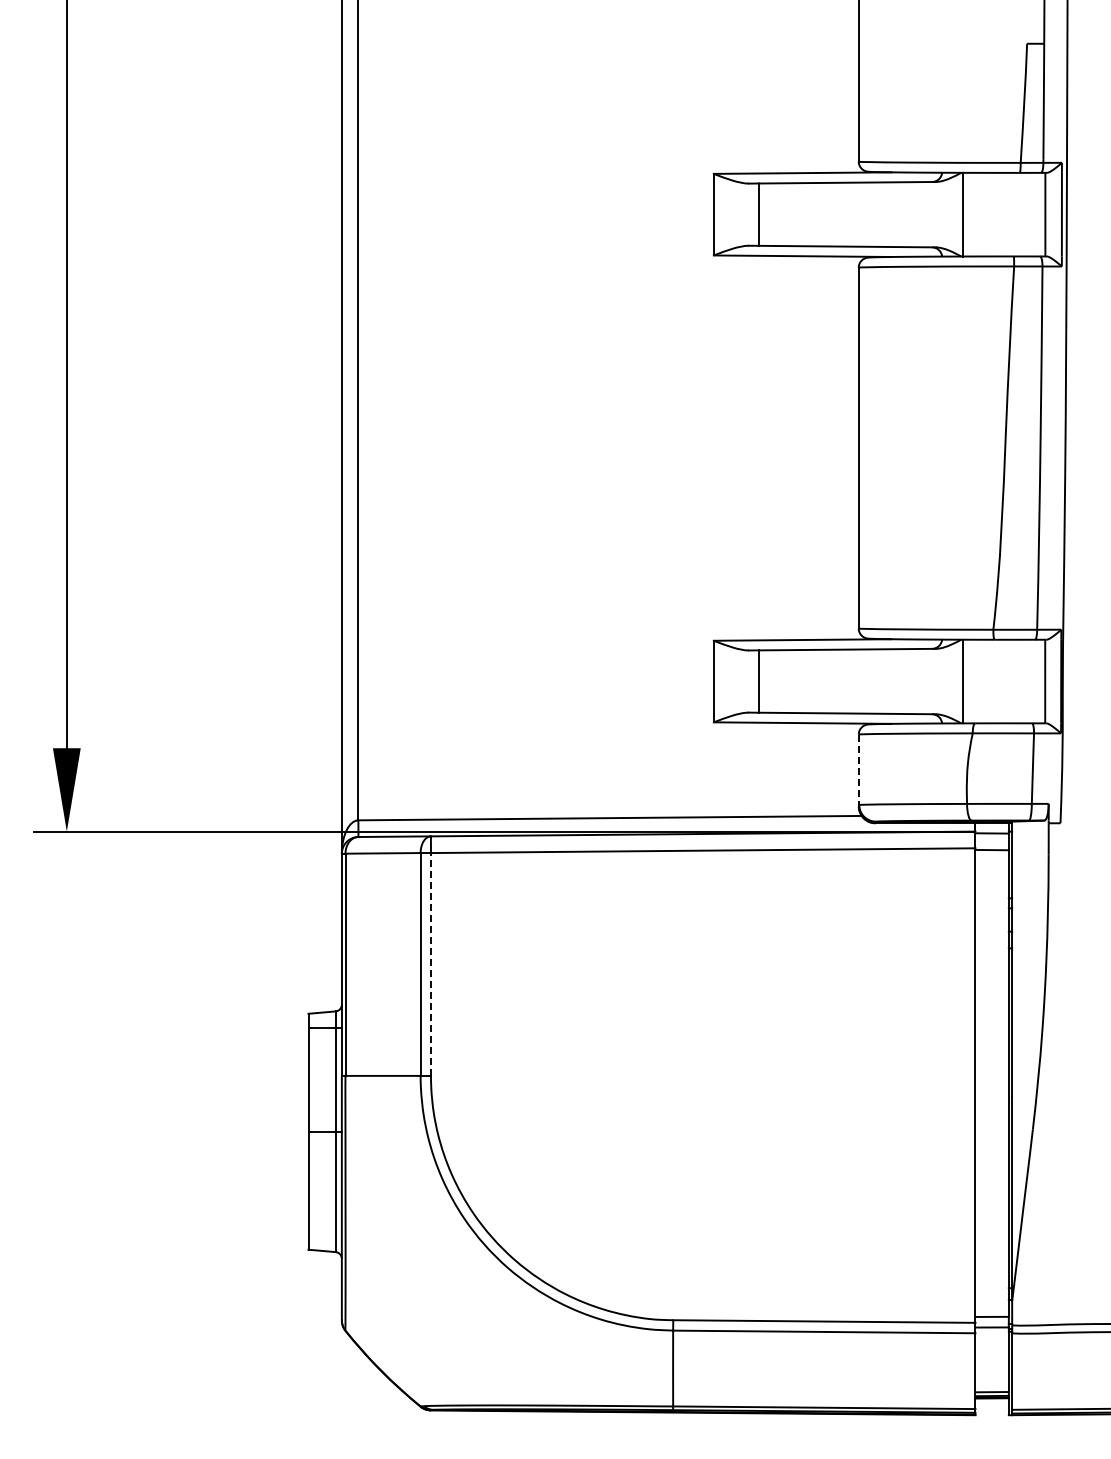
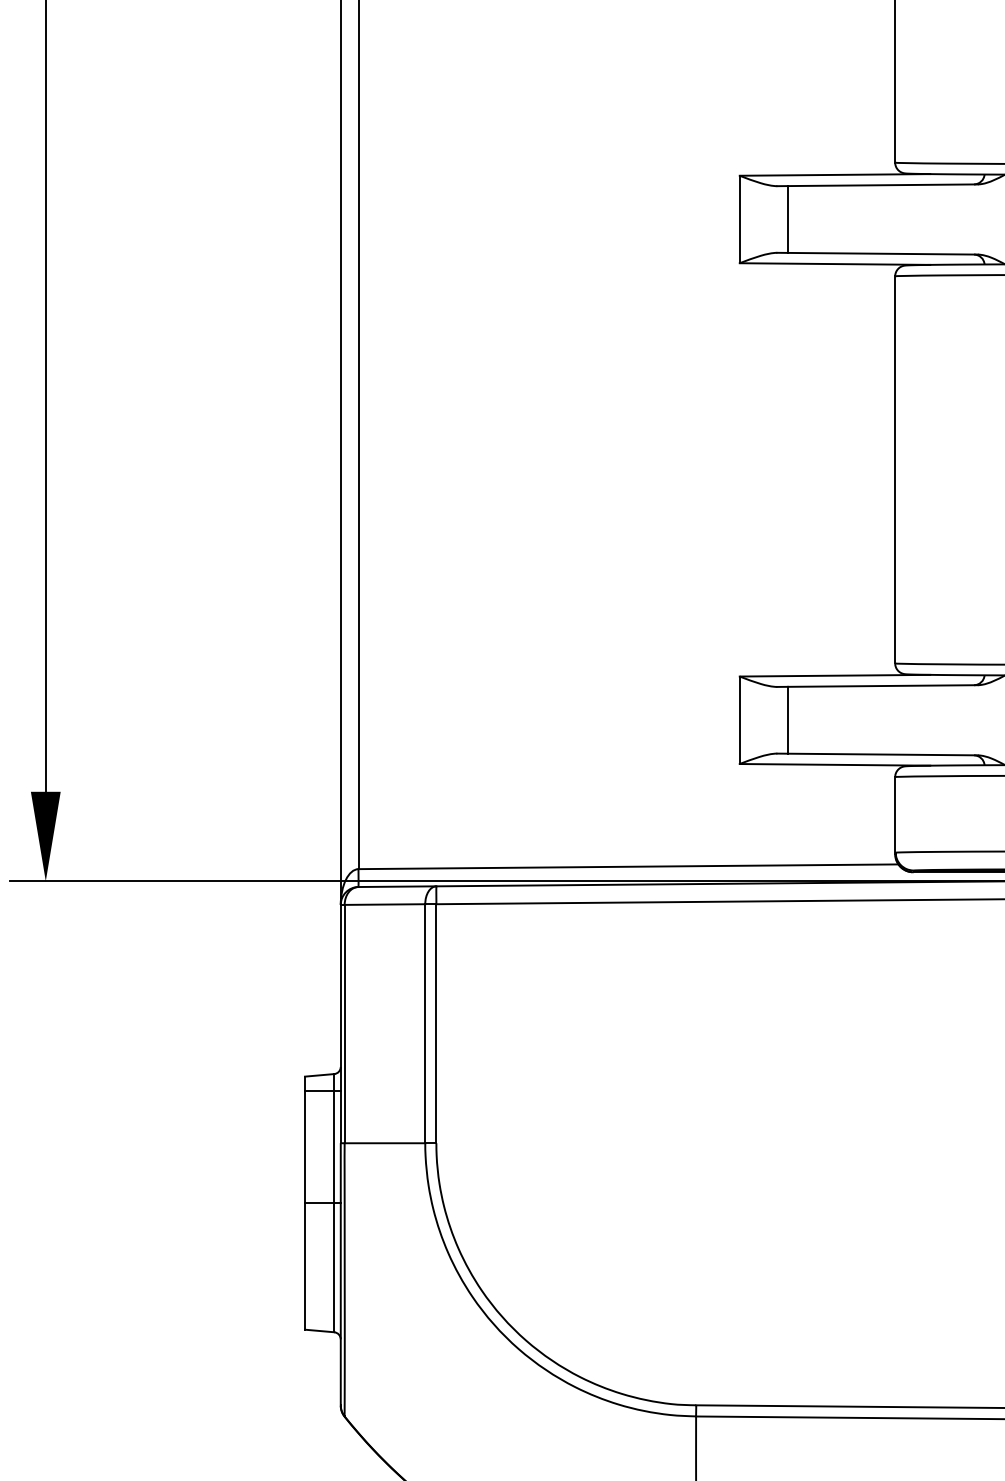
line: (858, 770) -> (894, 815), dashed -> solid
line: (431, 963) -> (436, 1022), dashed -> solid

